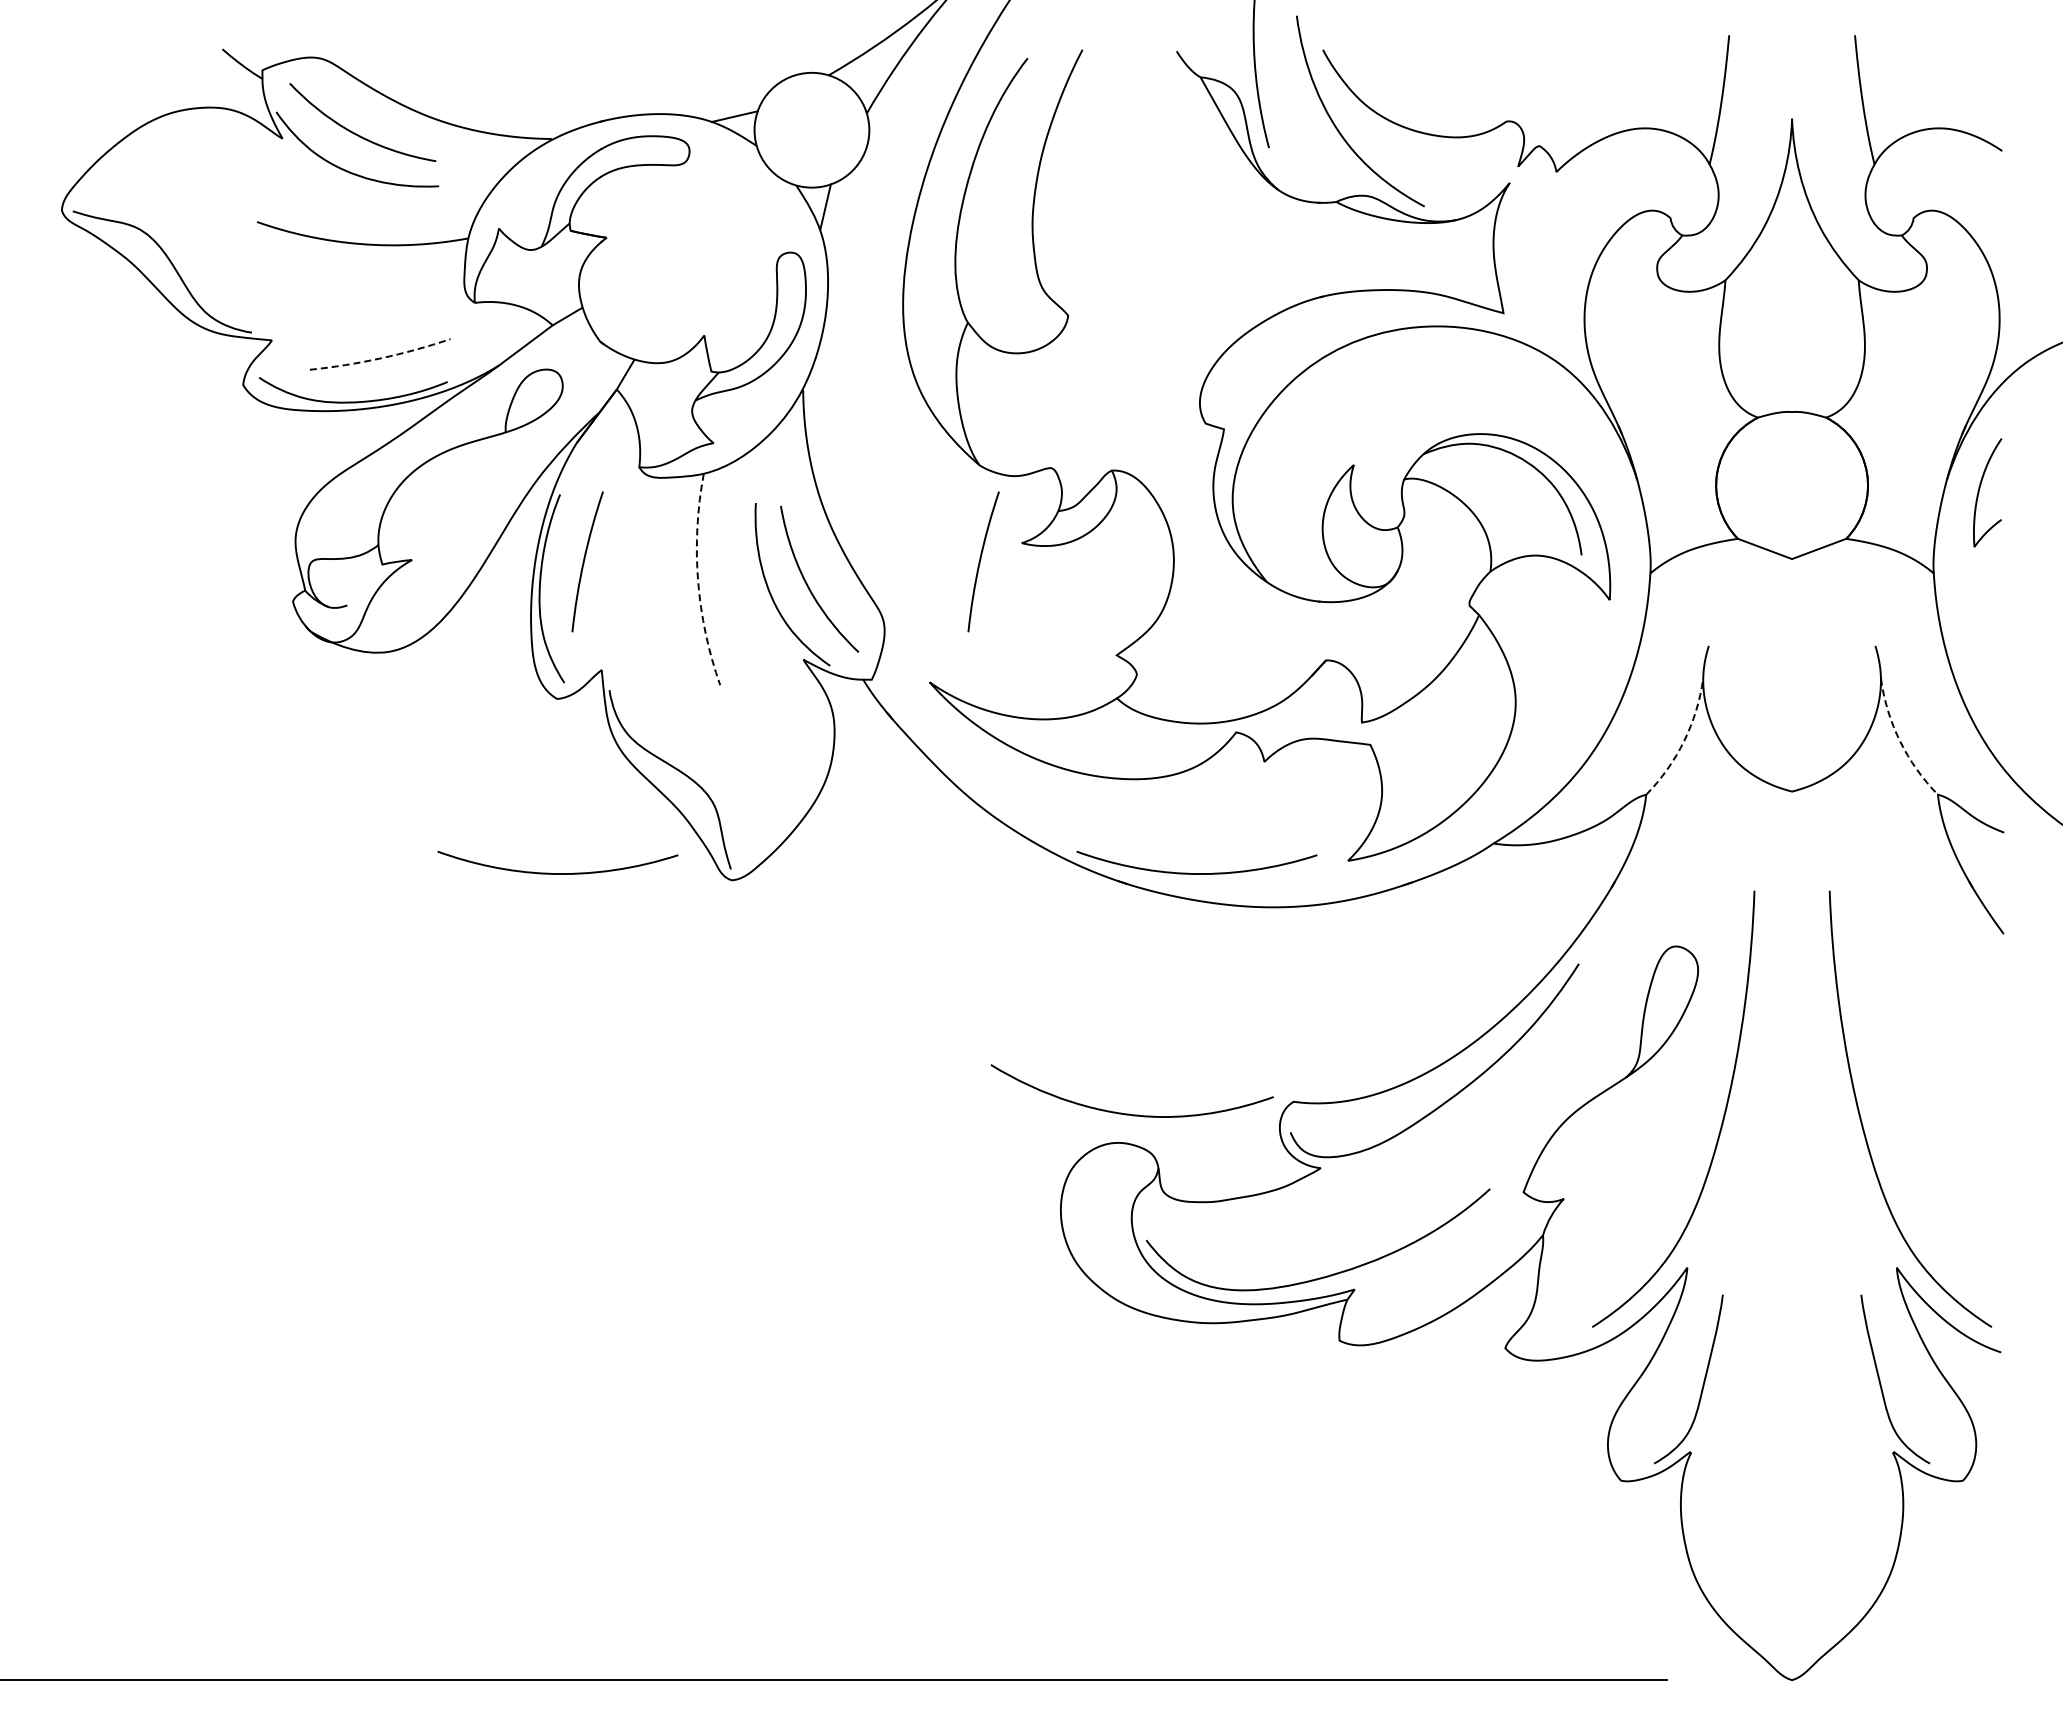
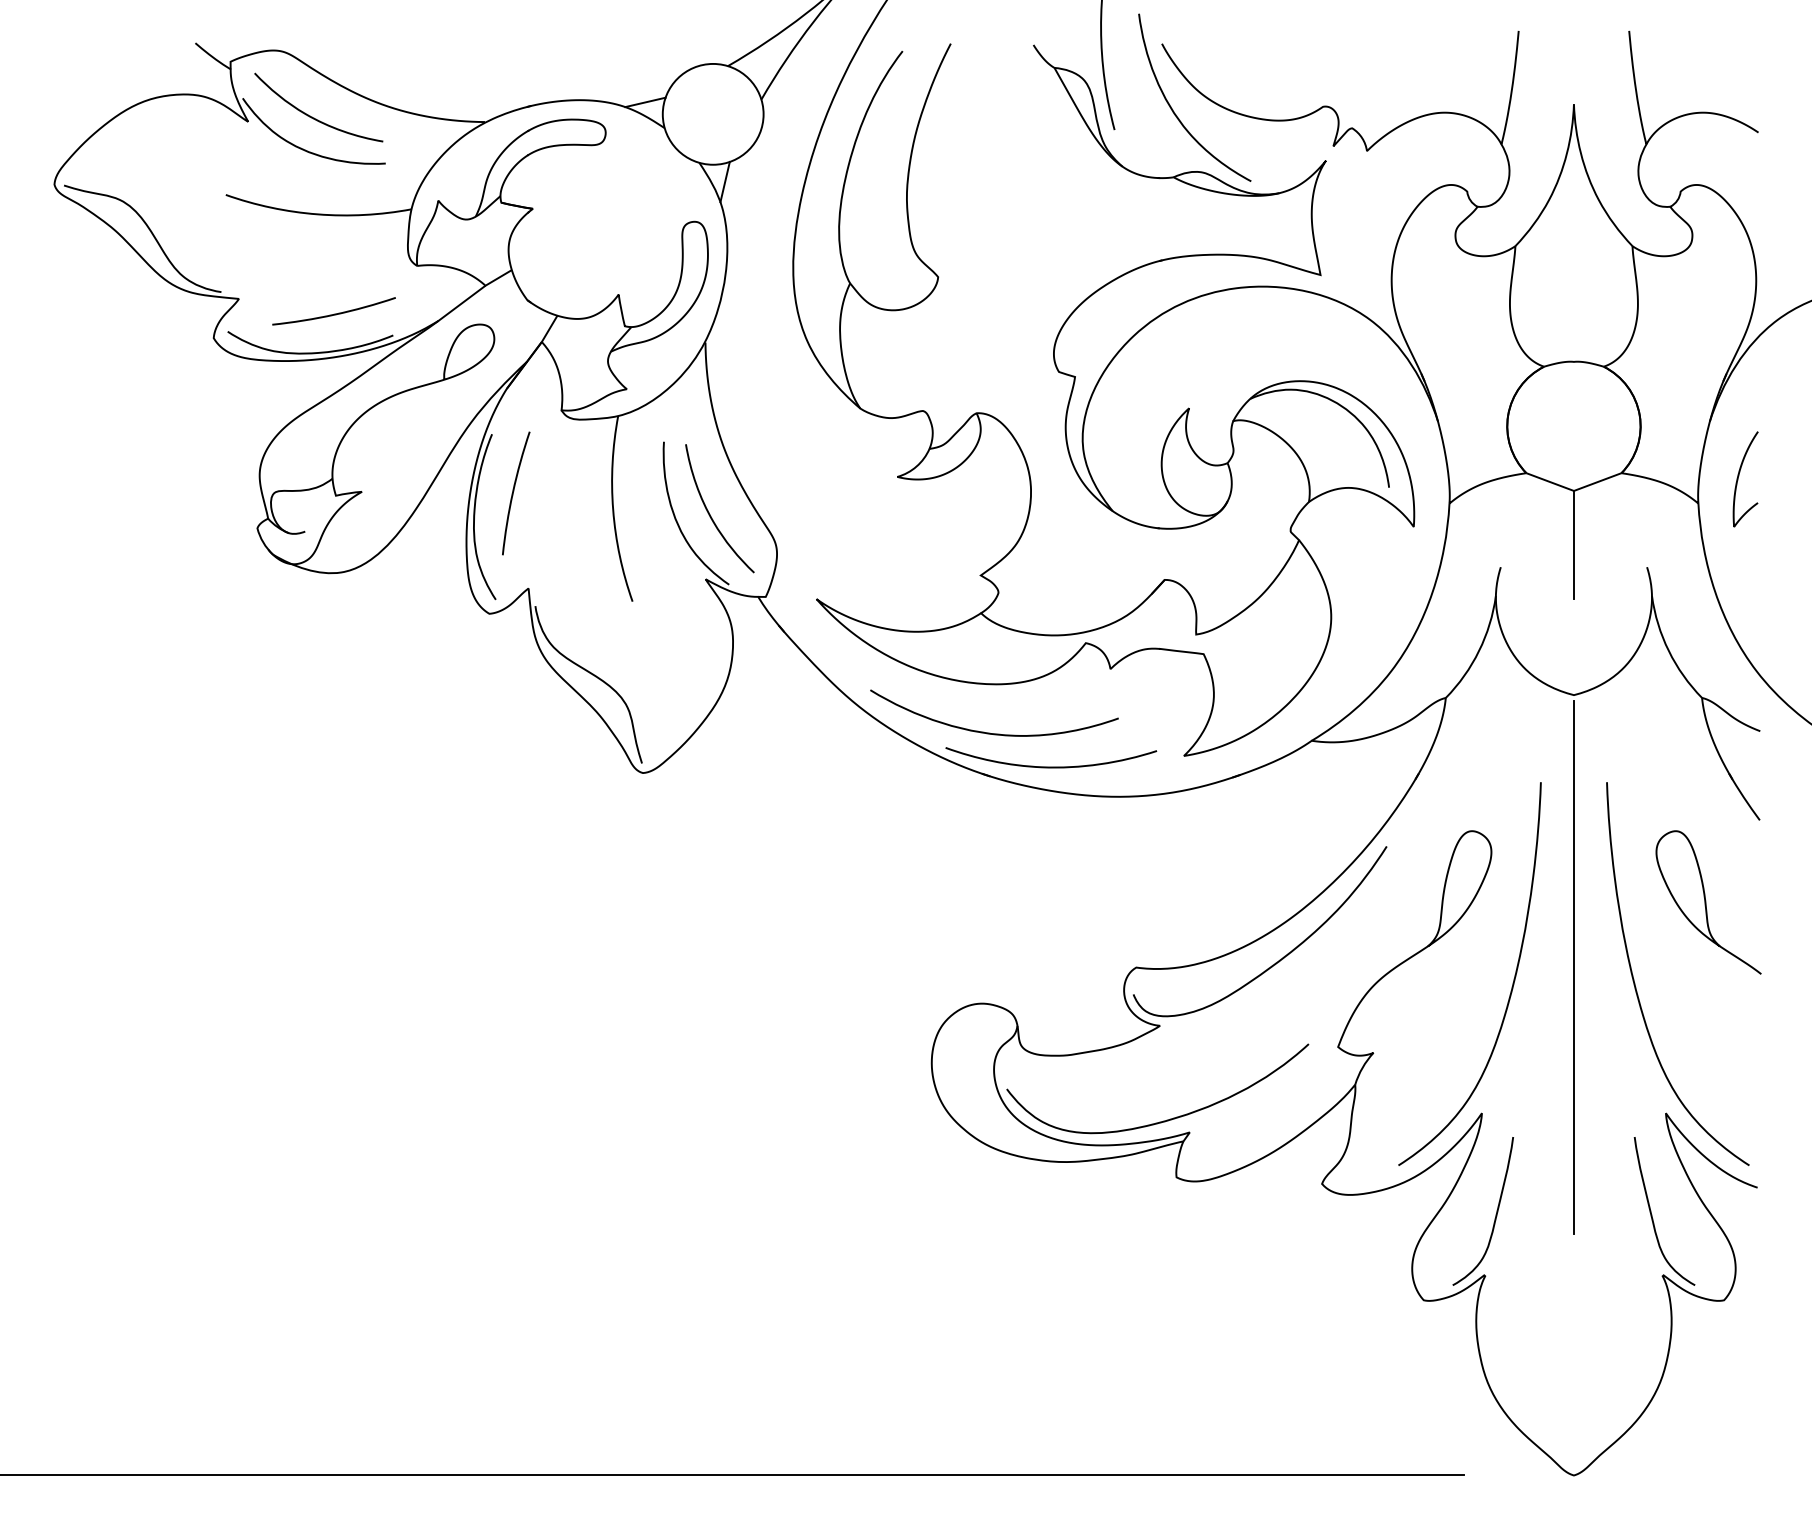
arc: (381, 358) -> (335, 314), dashed -> solid
curve: (1979, 492) -> (1738, 479), moved
arc: (981, 559) -> (862, 491), removed
arc: (698, 580) -> (613, 509), dashed -> solid
line: (1792, 620) -> (1574, 544), added
arc: (1684, 741) -> (1479, 651), dashed -> solid
arc: (1900, 741) -> (1669, 651), dashed -> solid
curve: (557, 873) -> (489, 767), removed
curve: (1942, 1027) -> (1706, 902), added
line: (1792, 1101) -> (1574, 967), added
curve: (1129, 1113) -> (992, 732), moved

